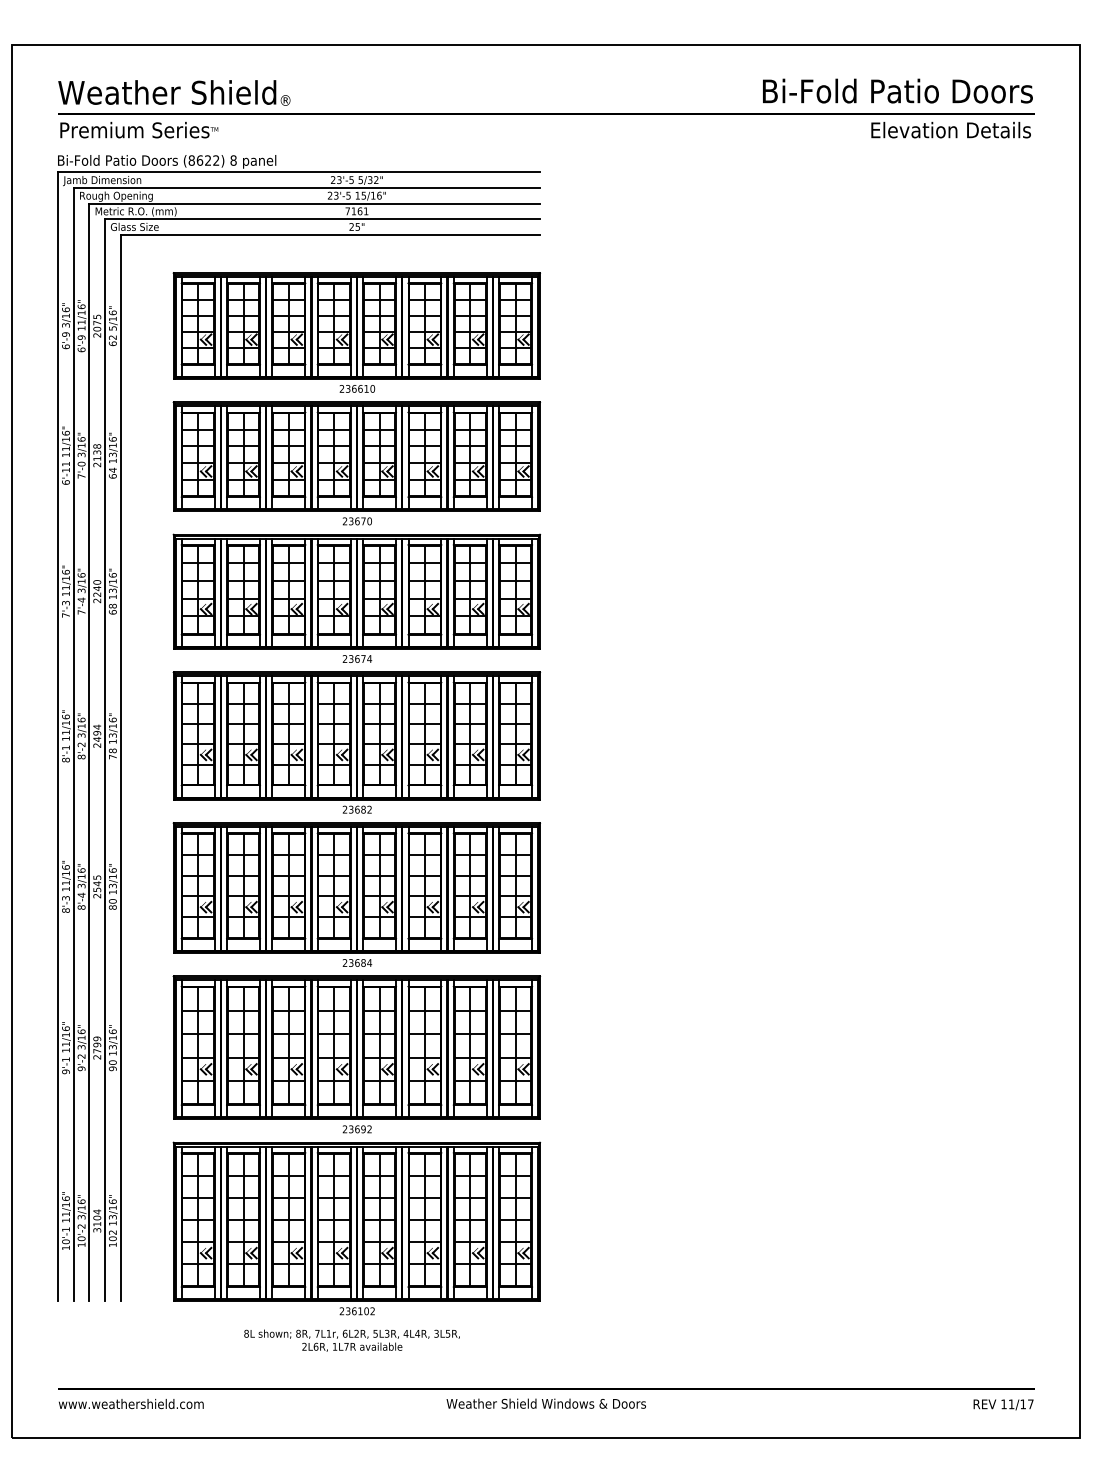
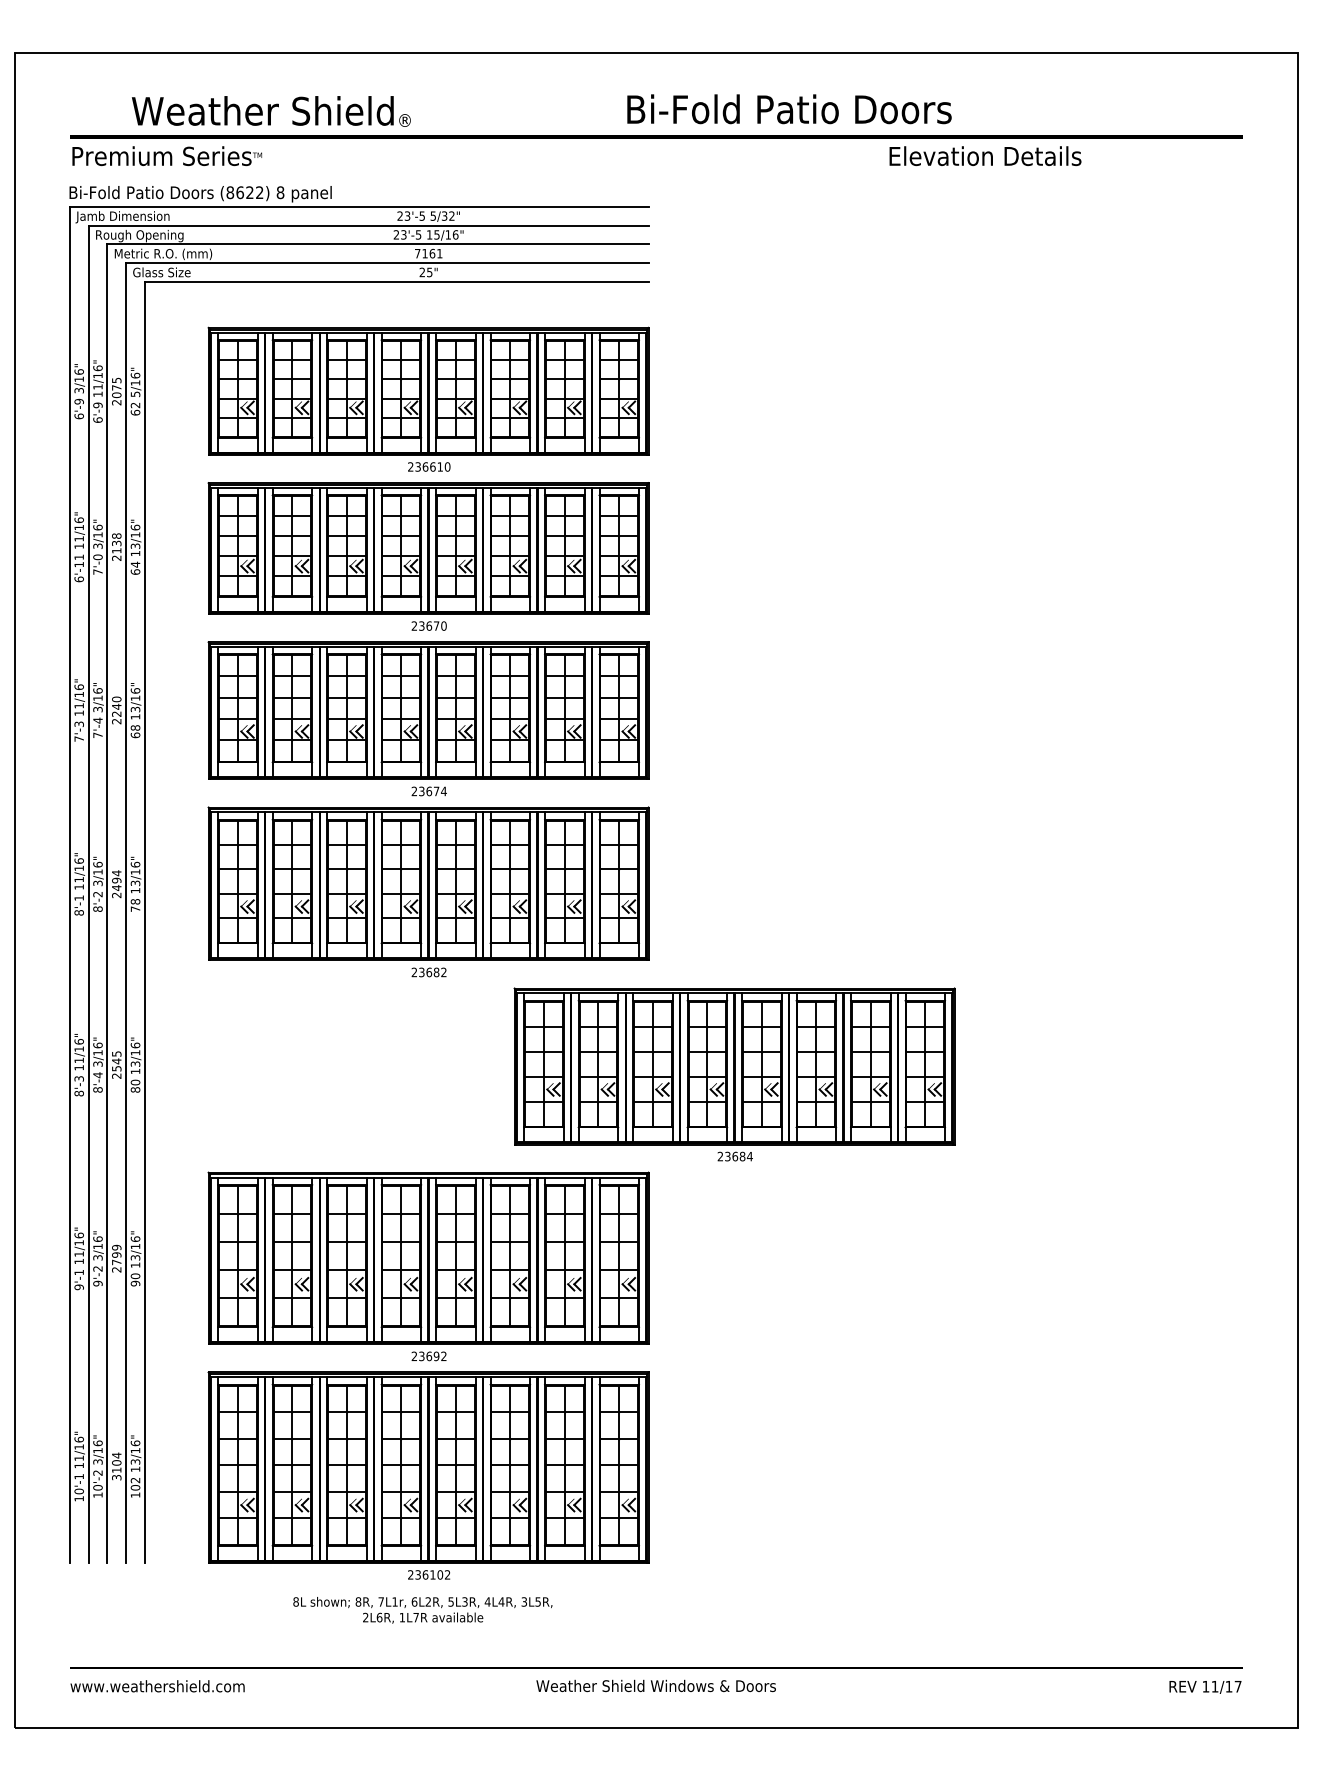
text: (897, 91) -> (789, 109), moved
text: (174, 92) -> (271, 111), moved
text: (951, 130) -> (985, 156), moved
part: (356, 894) -> (734, 1074), moved

